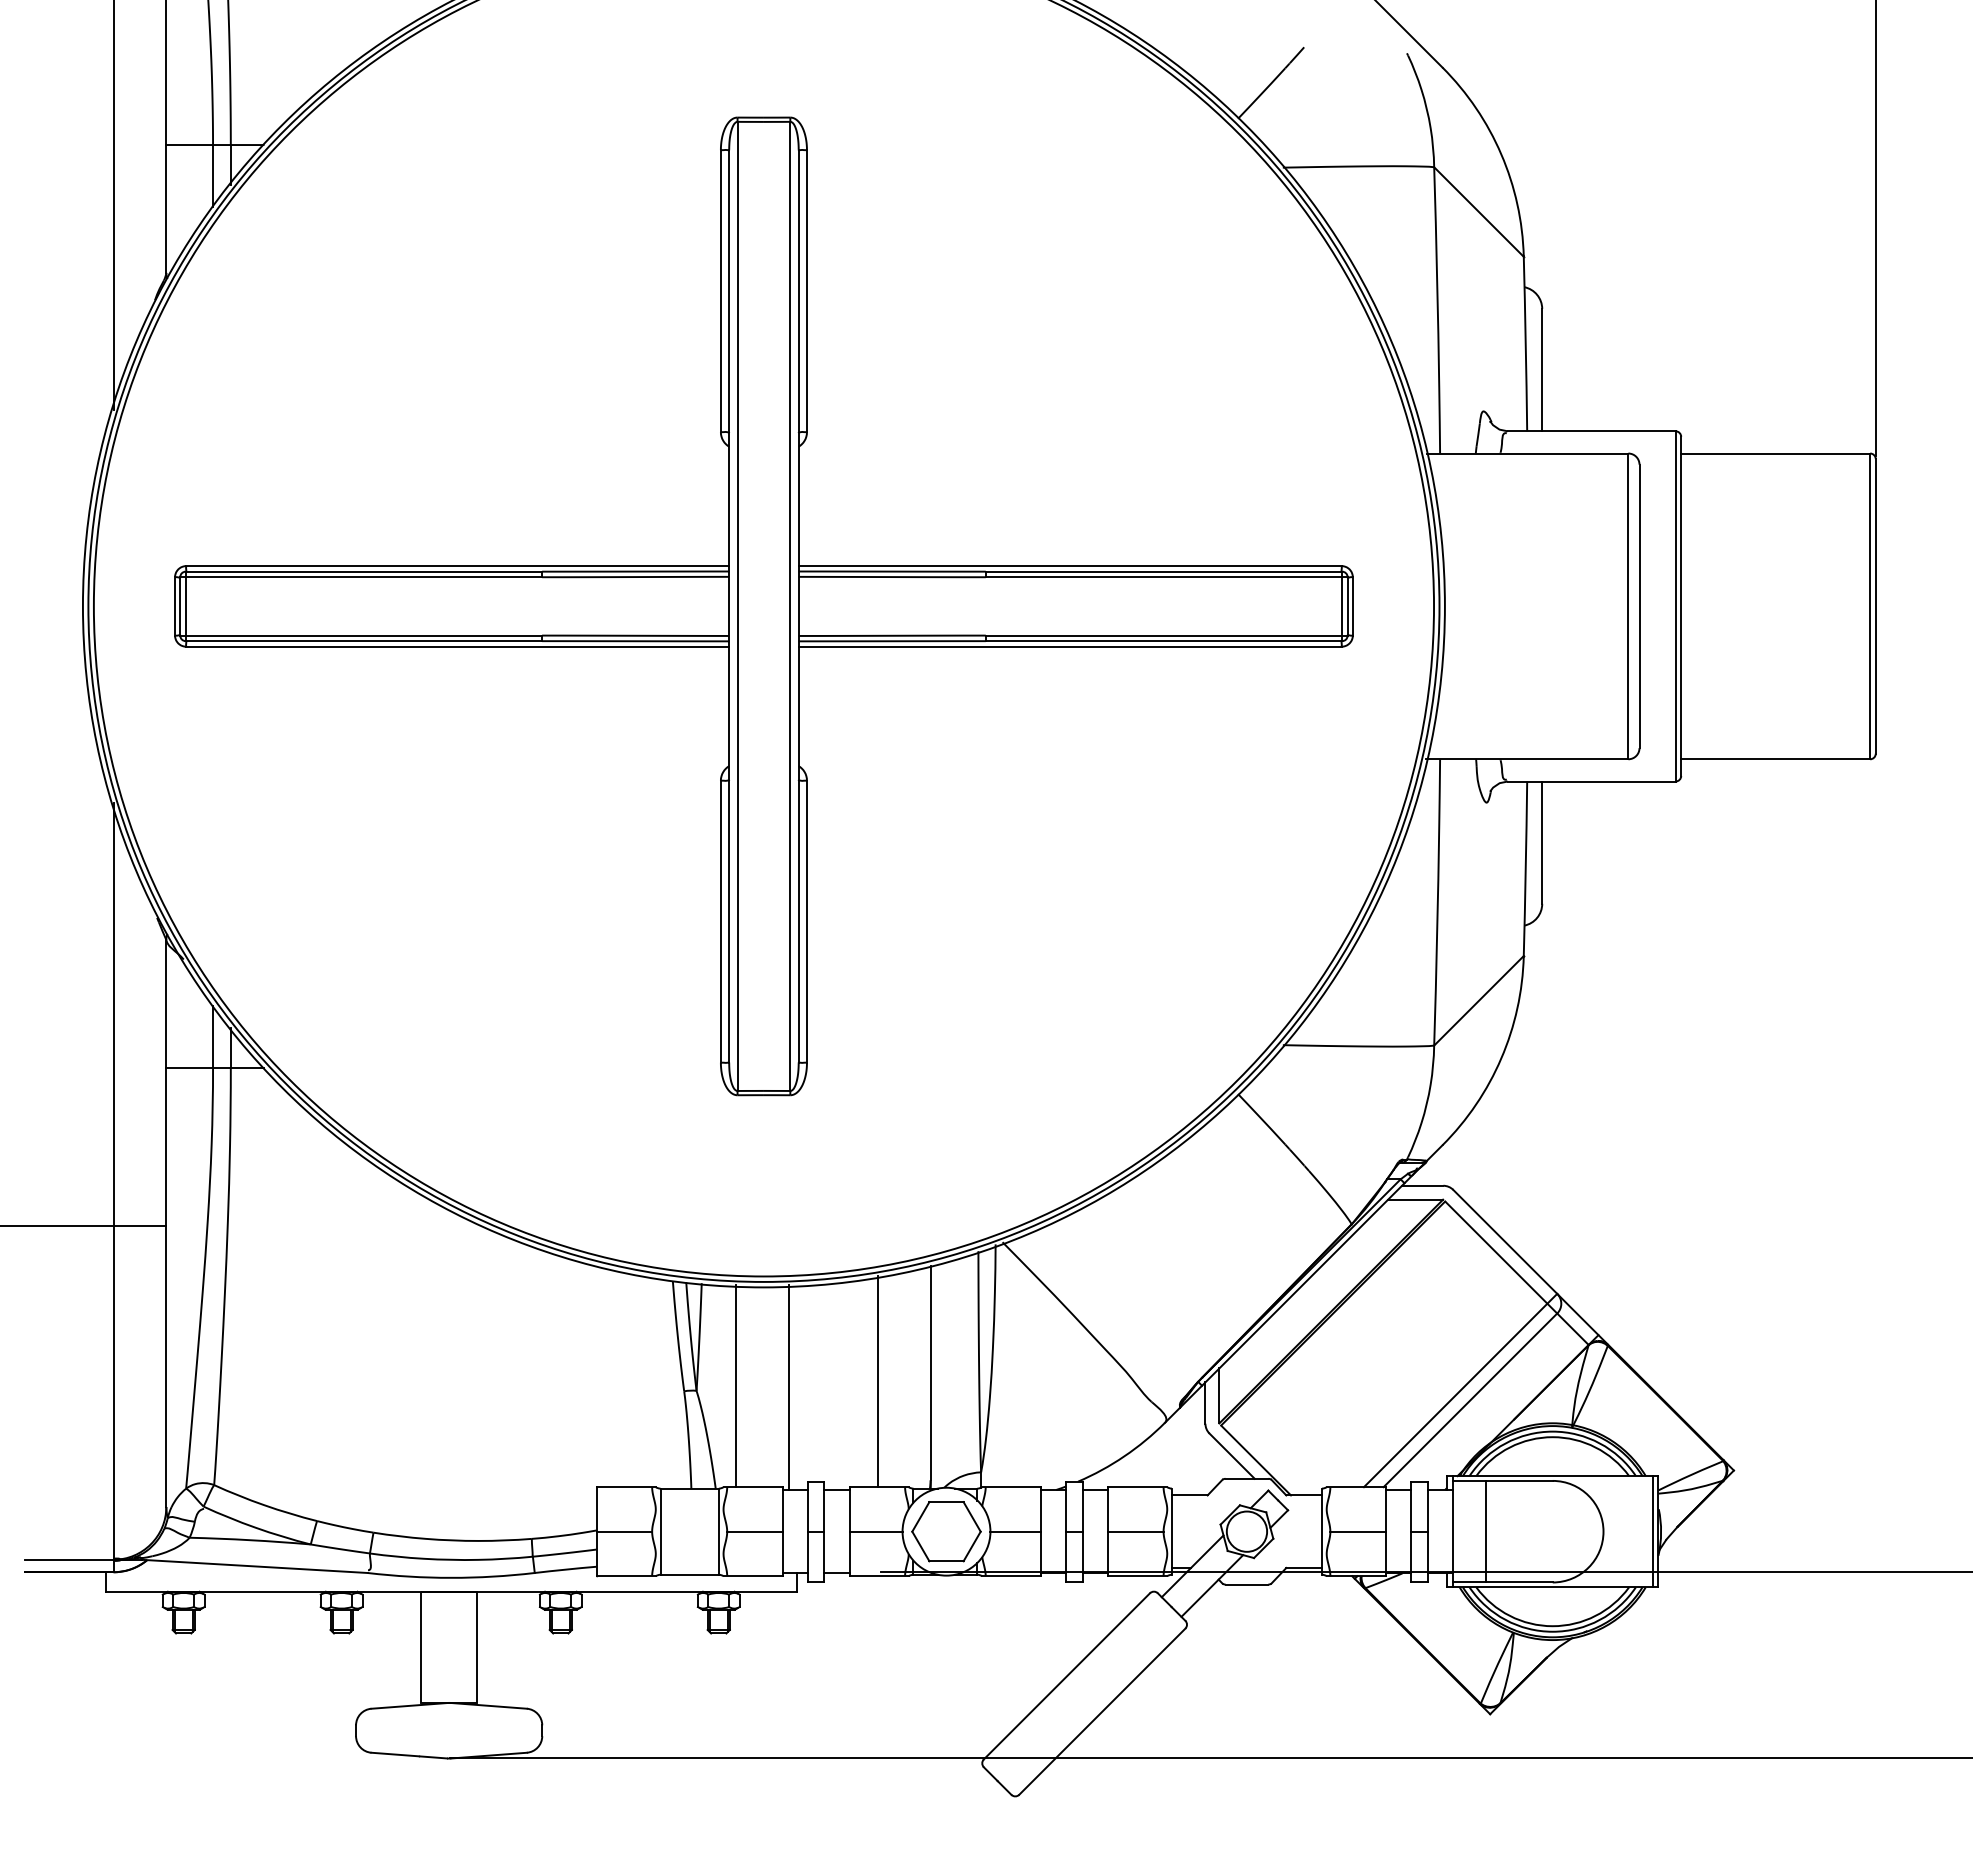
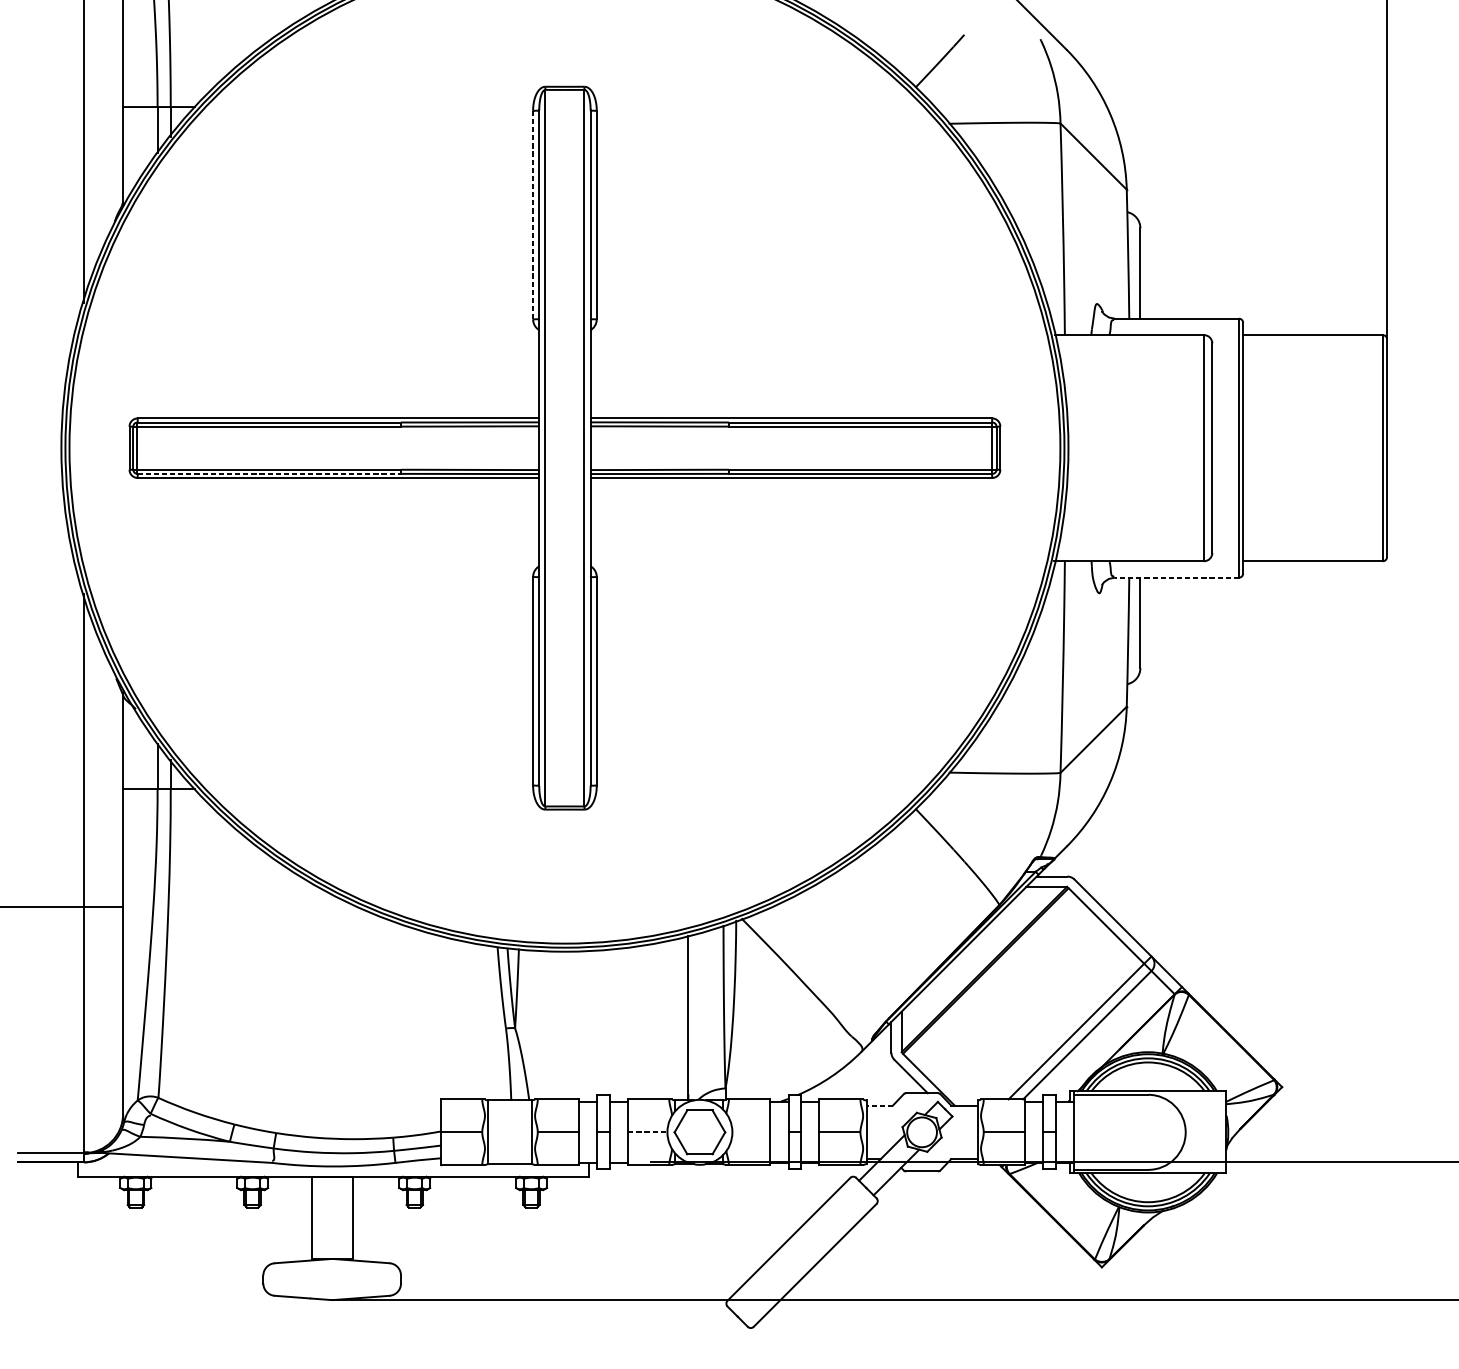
line: (720, 291) -> (532, 215), solid -> dashed
line: (364, 641) -> (269, 474), solid -> dashed
line: (1591, 781) -> (1176, 577), solid -> dashed
line: (877, 1381) -> (648, 1021), removed
line: (736, 1385) -> (544, 1024), removed
line: (788, 1387) -> (583, 1025), removed
line: (1189, 1495) -> (879, 1105), solid -> dashed
line: (876, 1531) -> (648, 1132), solid -> dashed
line: (1015, 1531) -> (750, 1132), removed
line: (1486, 1531) -> (1099, 1132), removed
line: (1652, 1531) -> (1221, 1132), removed

